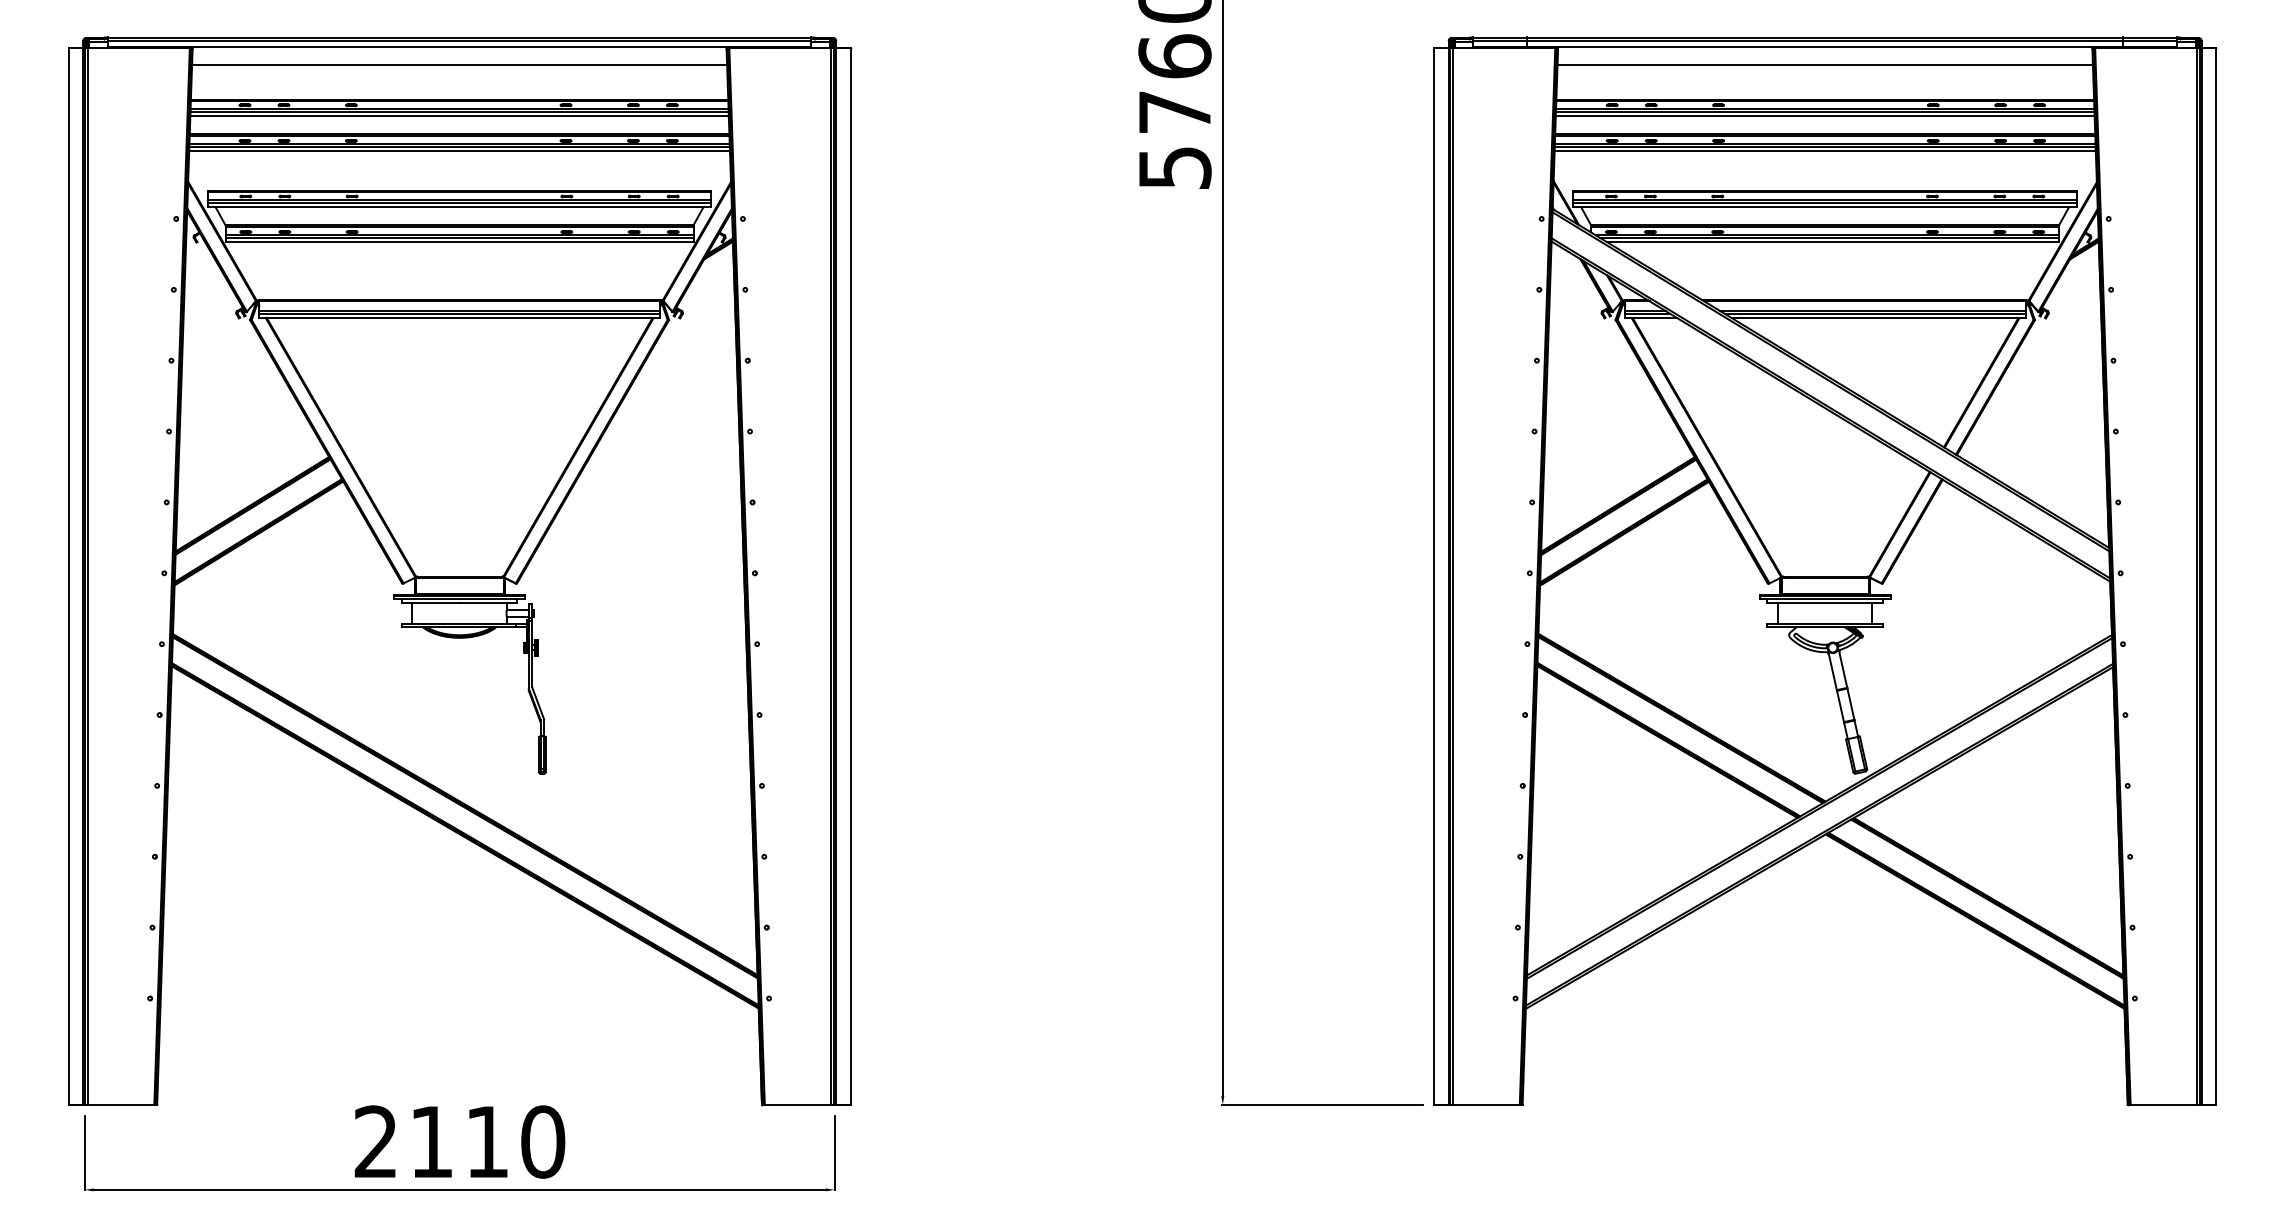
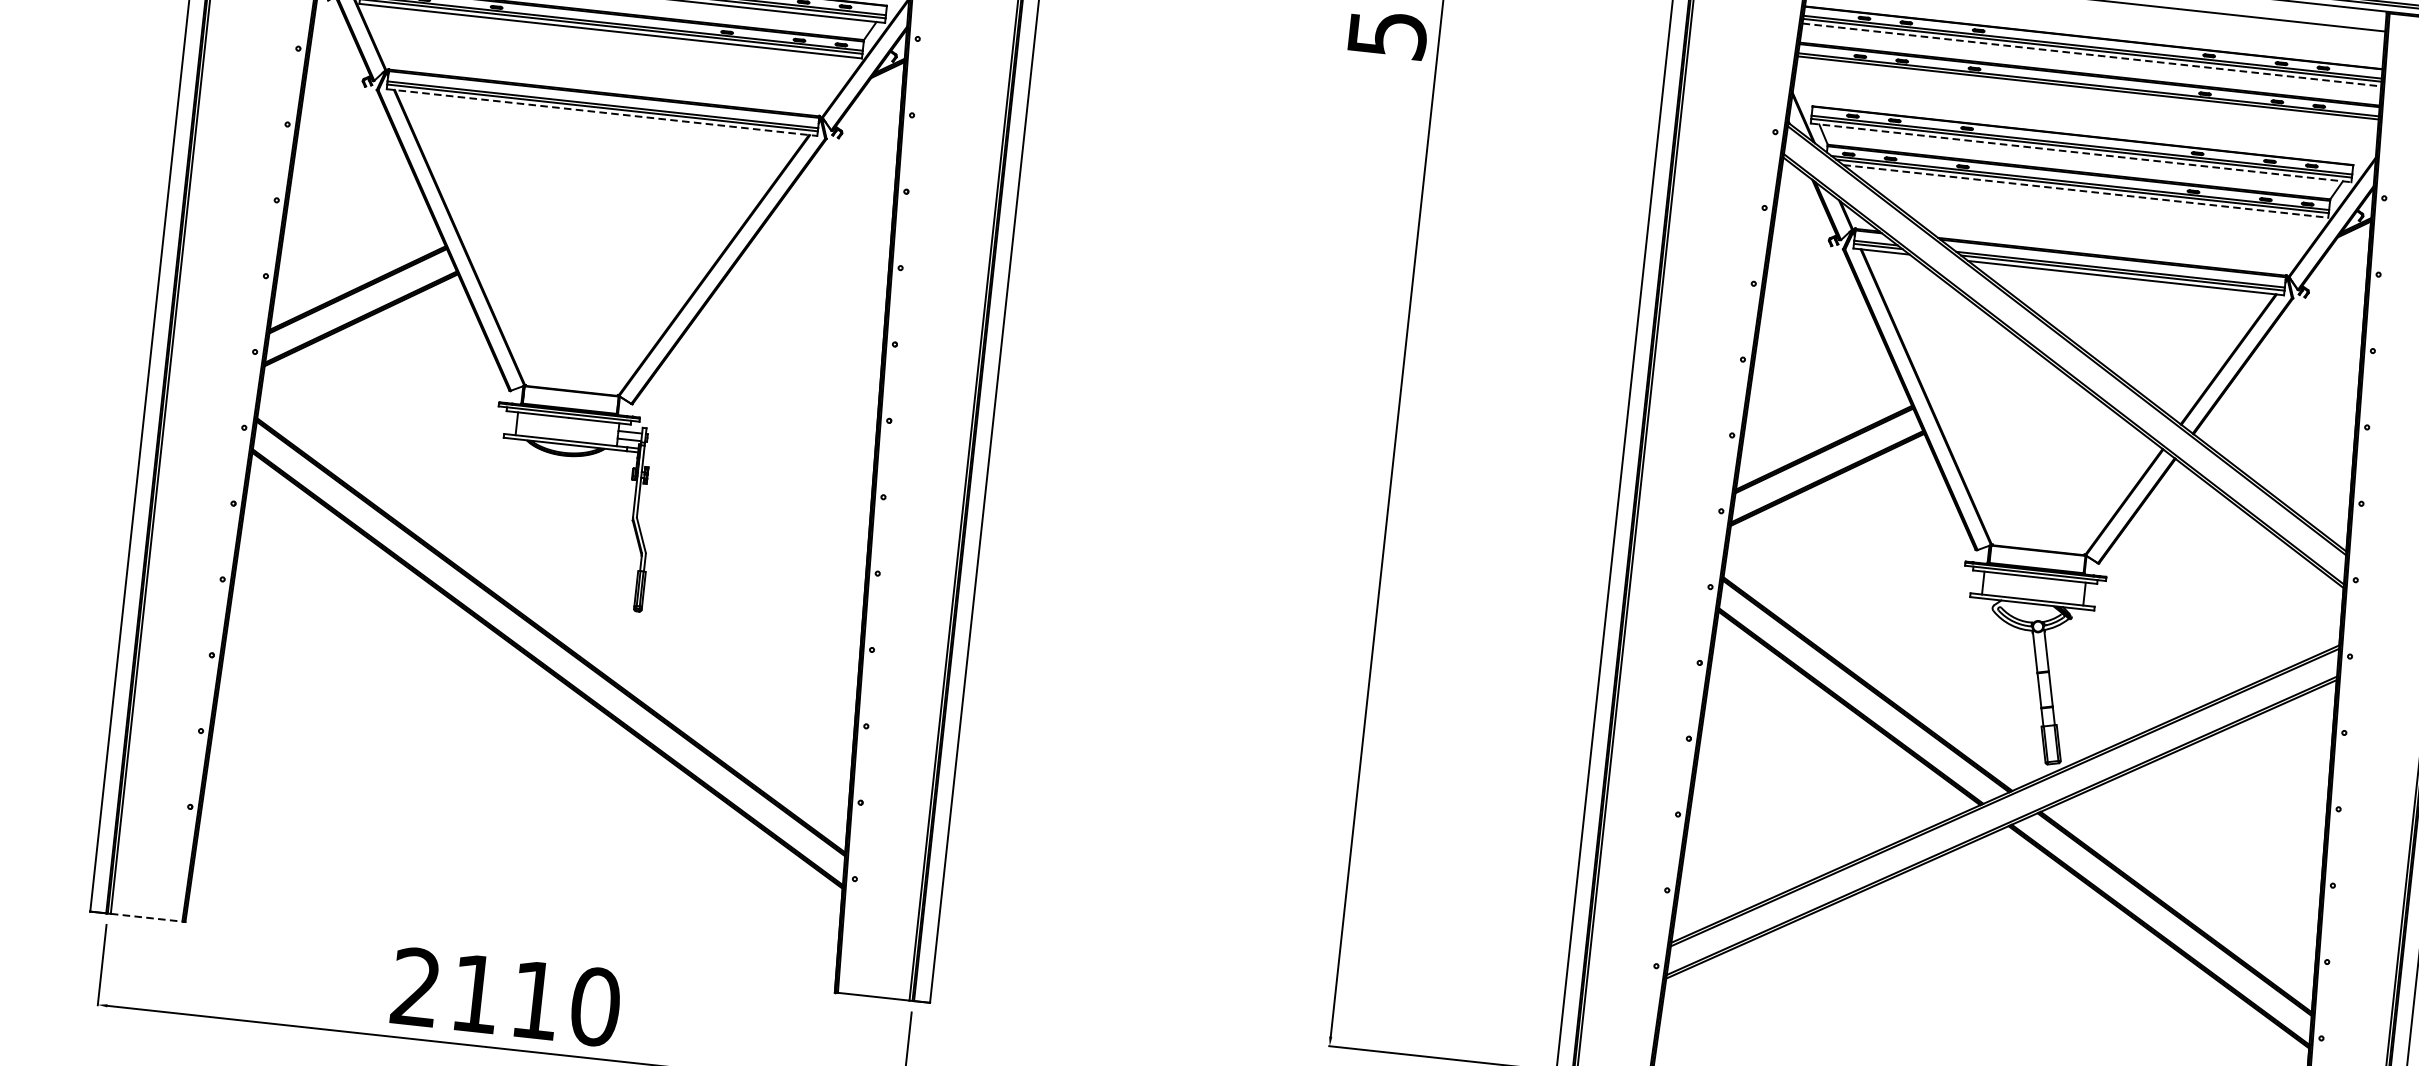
line: (1825, 116) -> (2092, 55), solid -> dashed
line: (1824, 151) -> (2086, 92), removed
line: (1825, 207) -> (2081, 152), solid -> dashed
line: (1833, 242) -> (2086, 191), solid -> dashed
line: (460, 318) -> (602, 112), solid -> dashed
line: (122, 1104) -> (148, 917), solid -> dashed

